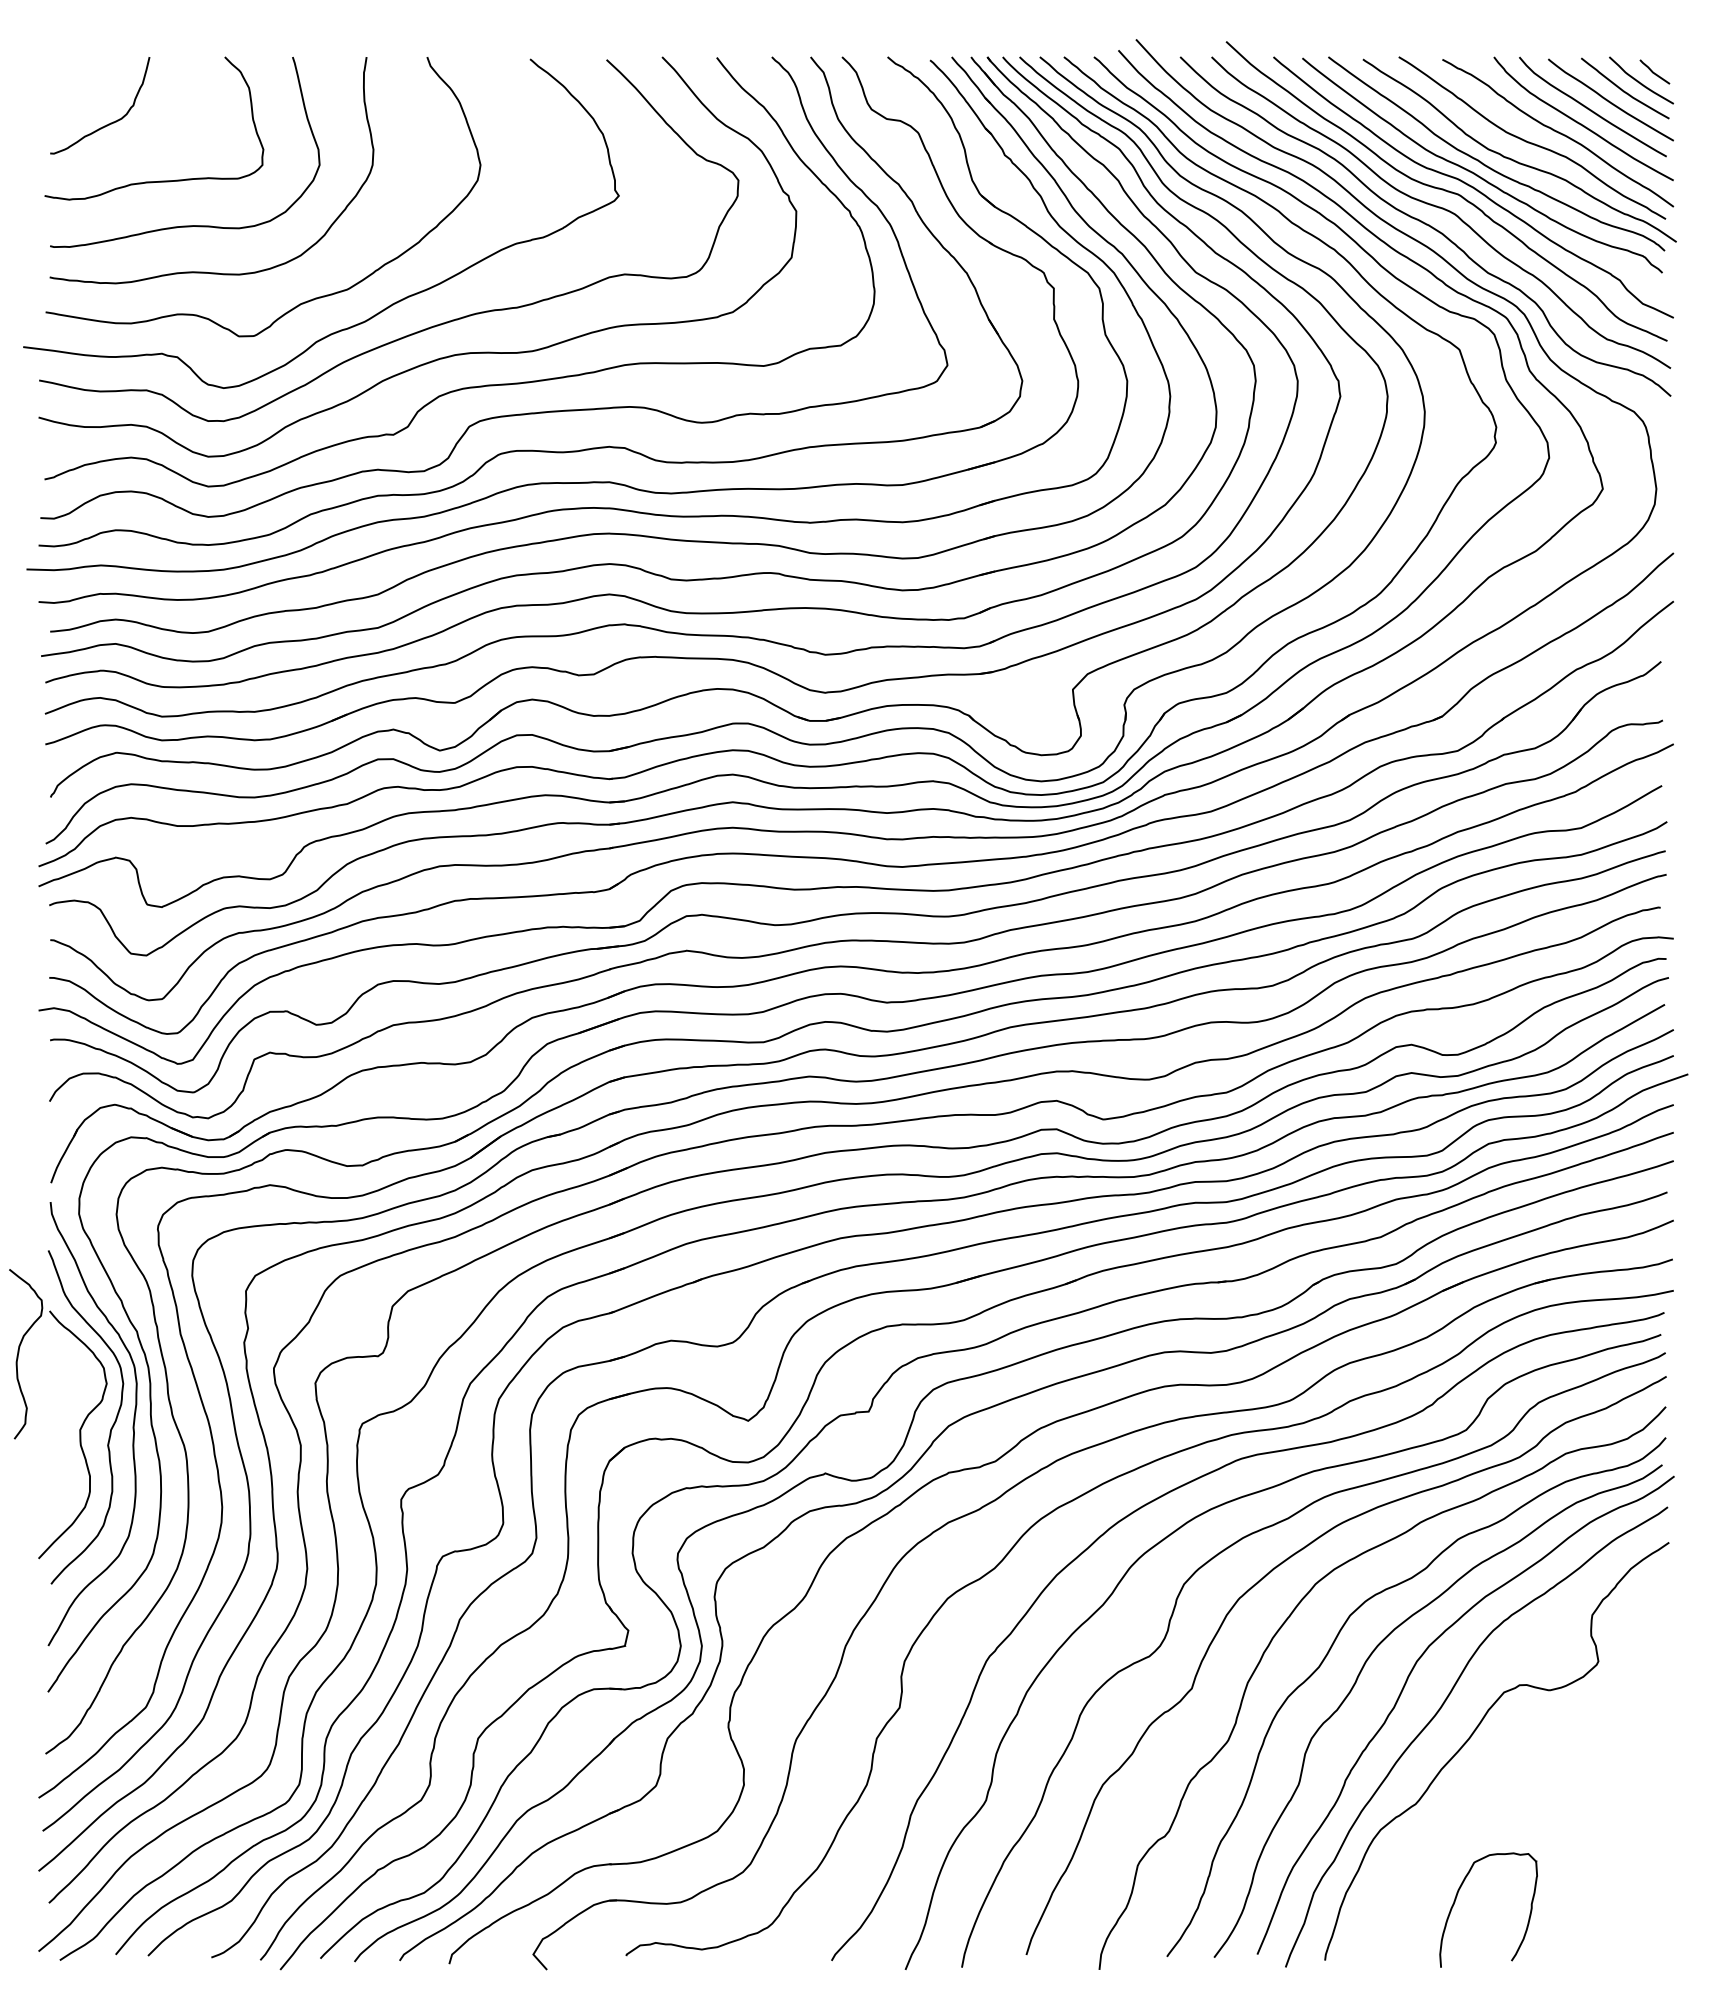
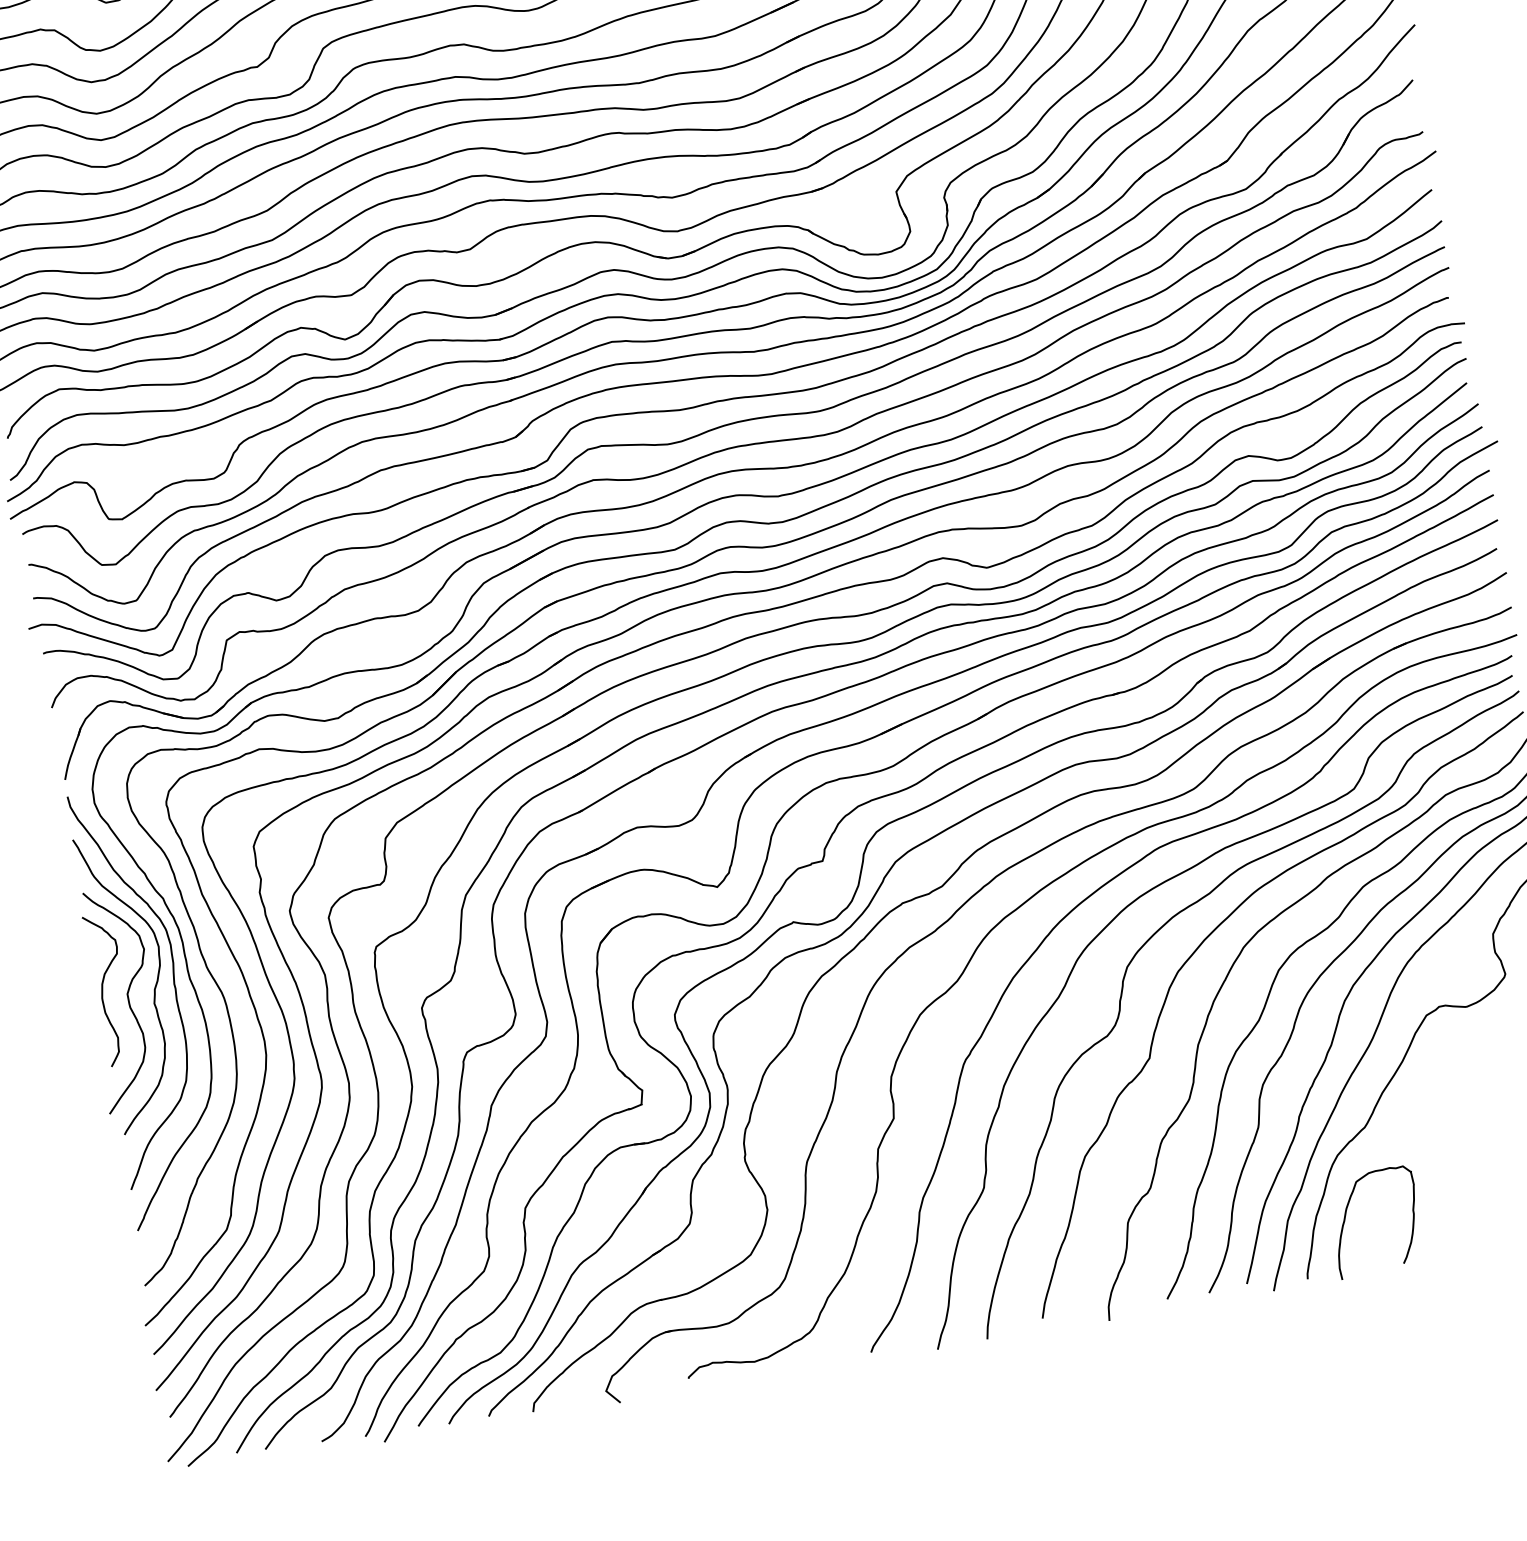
curve: (19, 1353) -> (103, 990), moved
curve: (1456, 1899) -> (1345, 1217), moved

